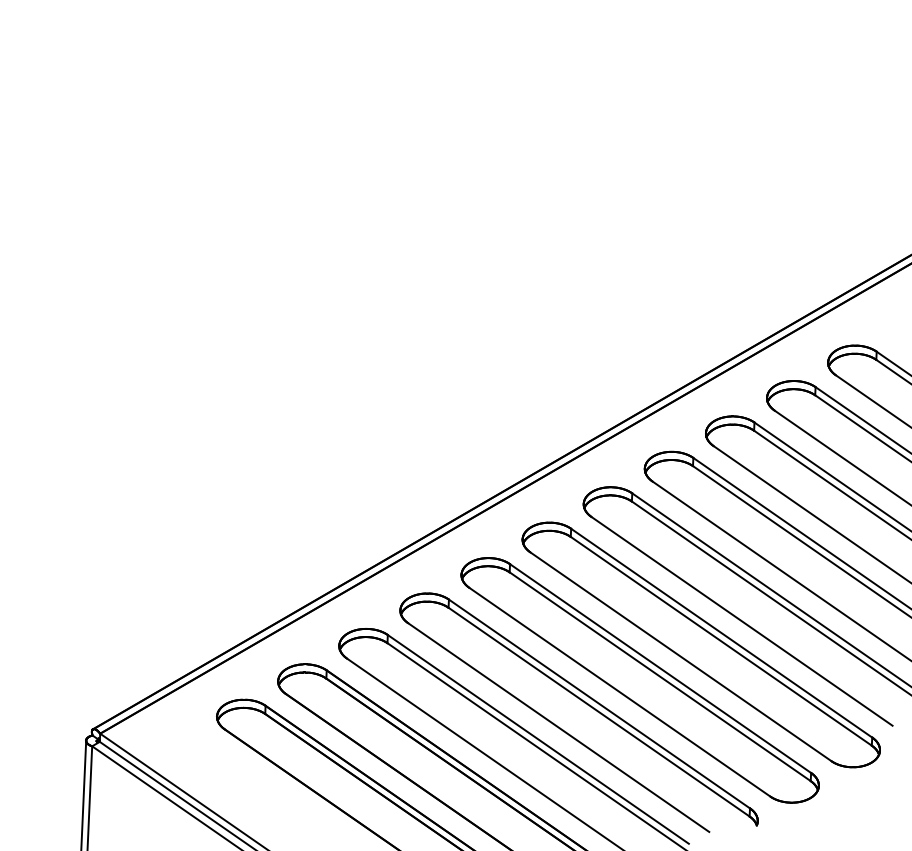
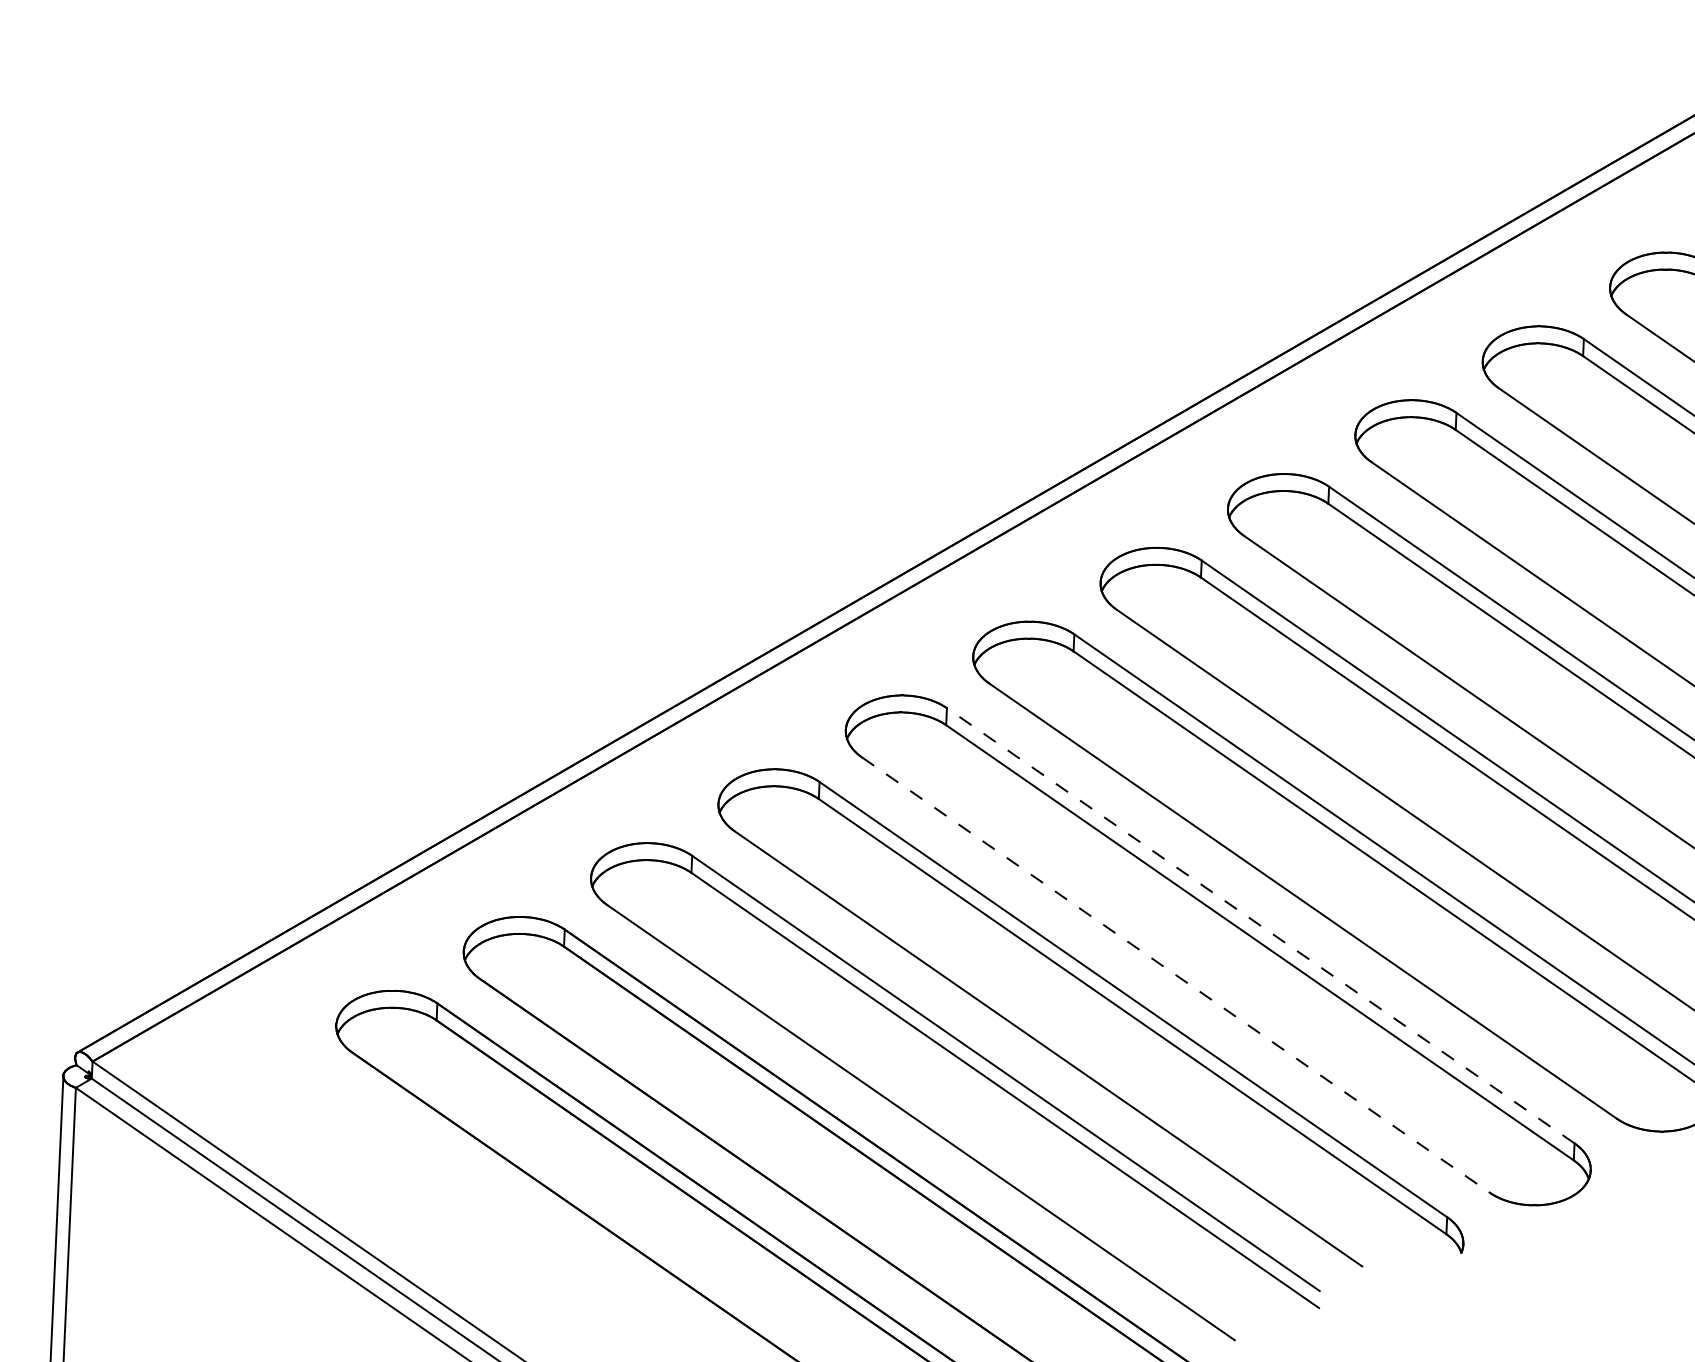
line: (660, 668) -> (1260, 925), solid -> dashed
line: (620, 692) -> (1177, 975), solid -> dashed

